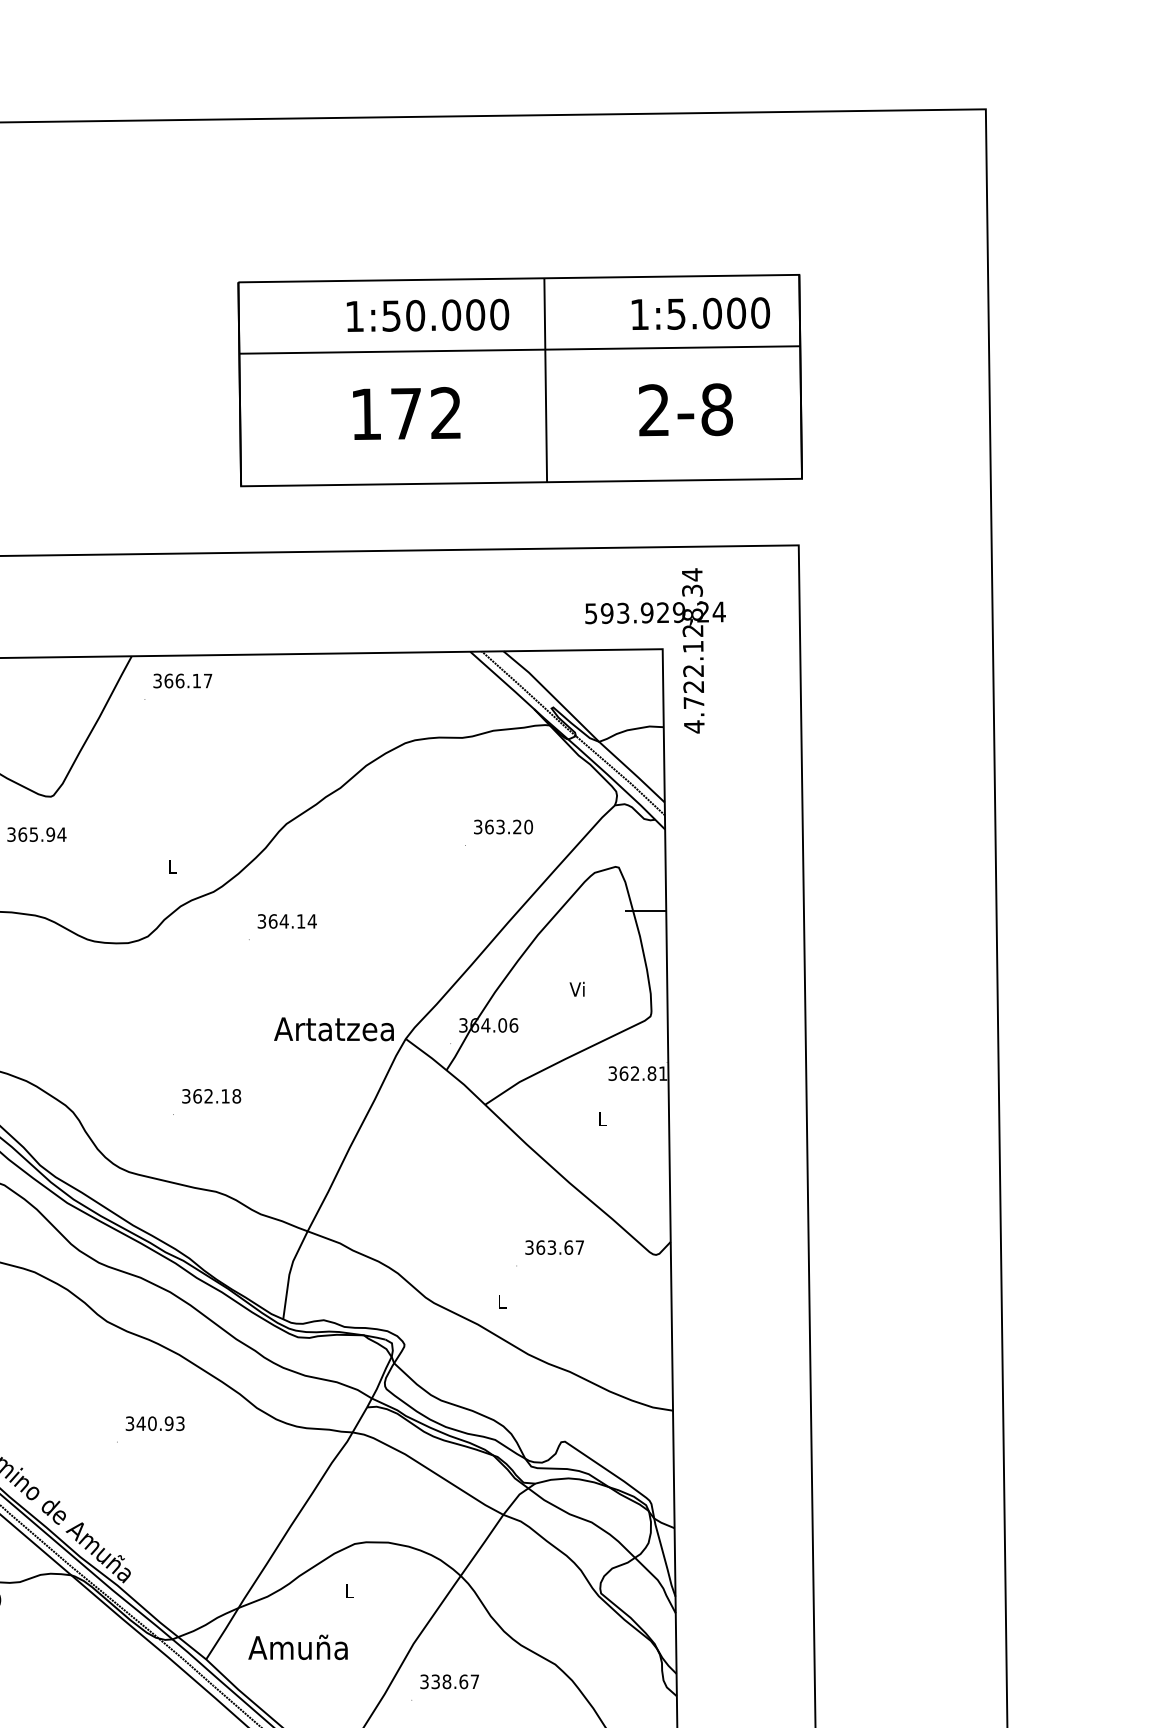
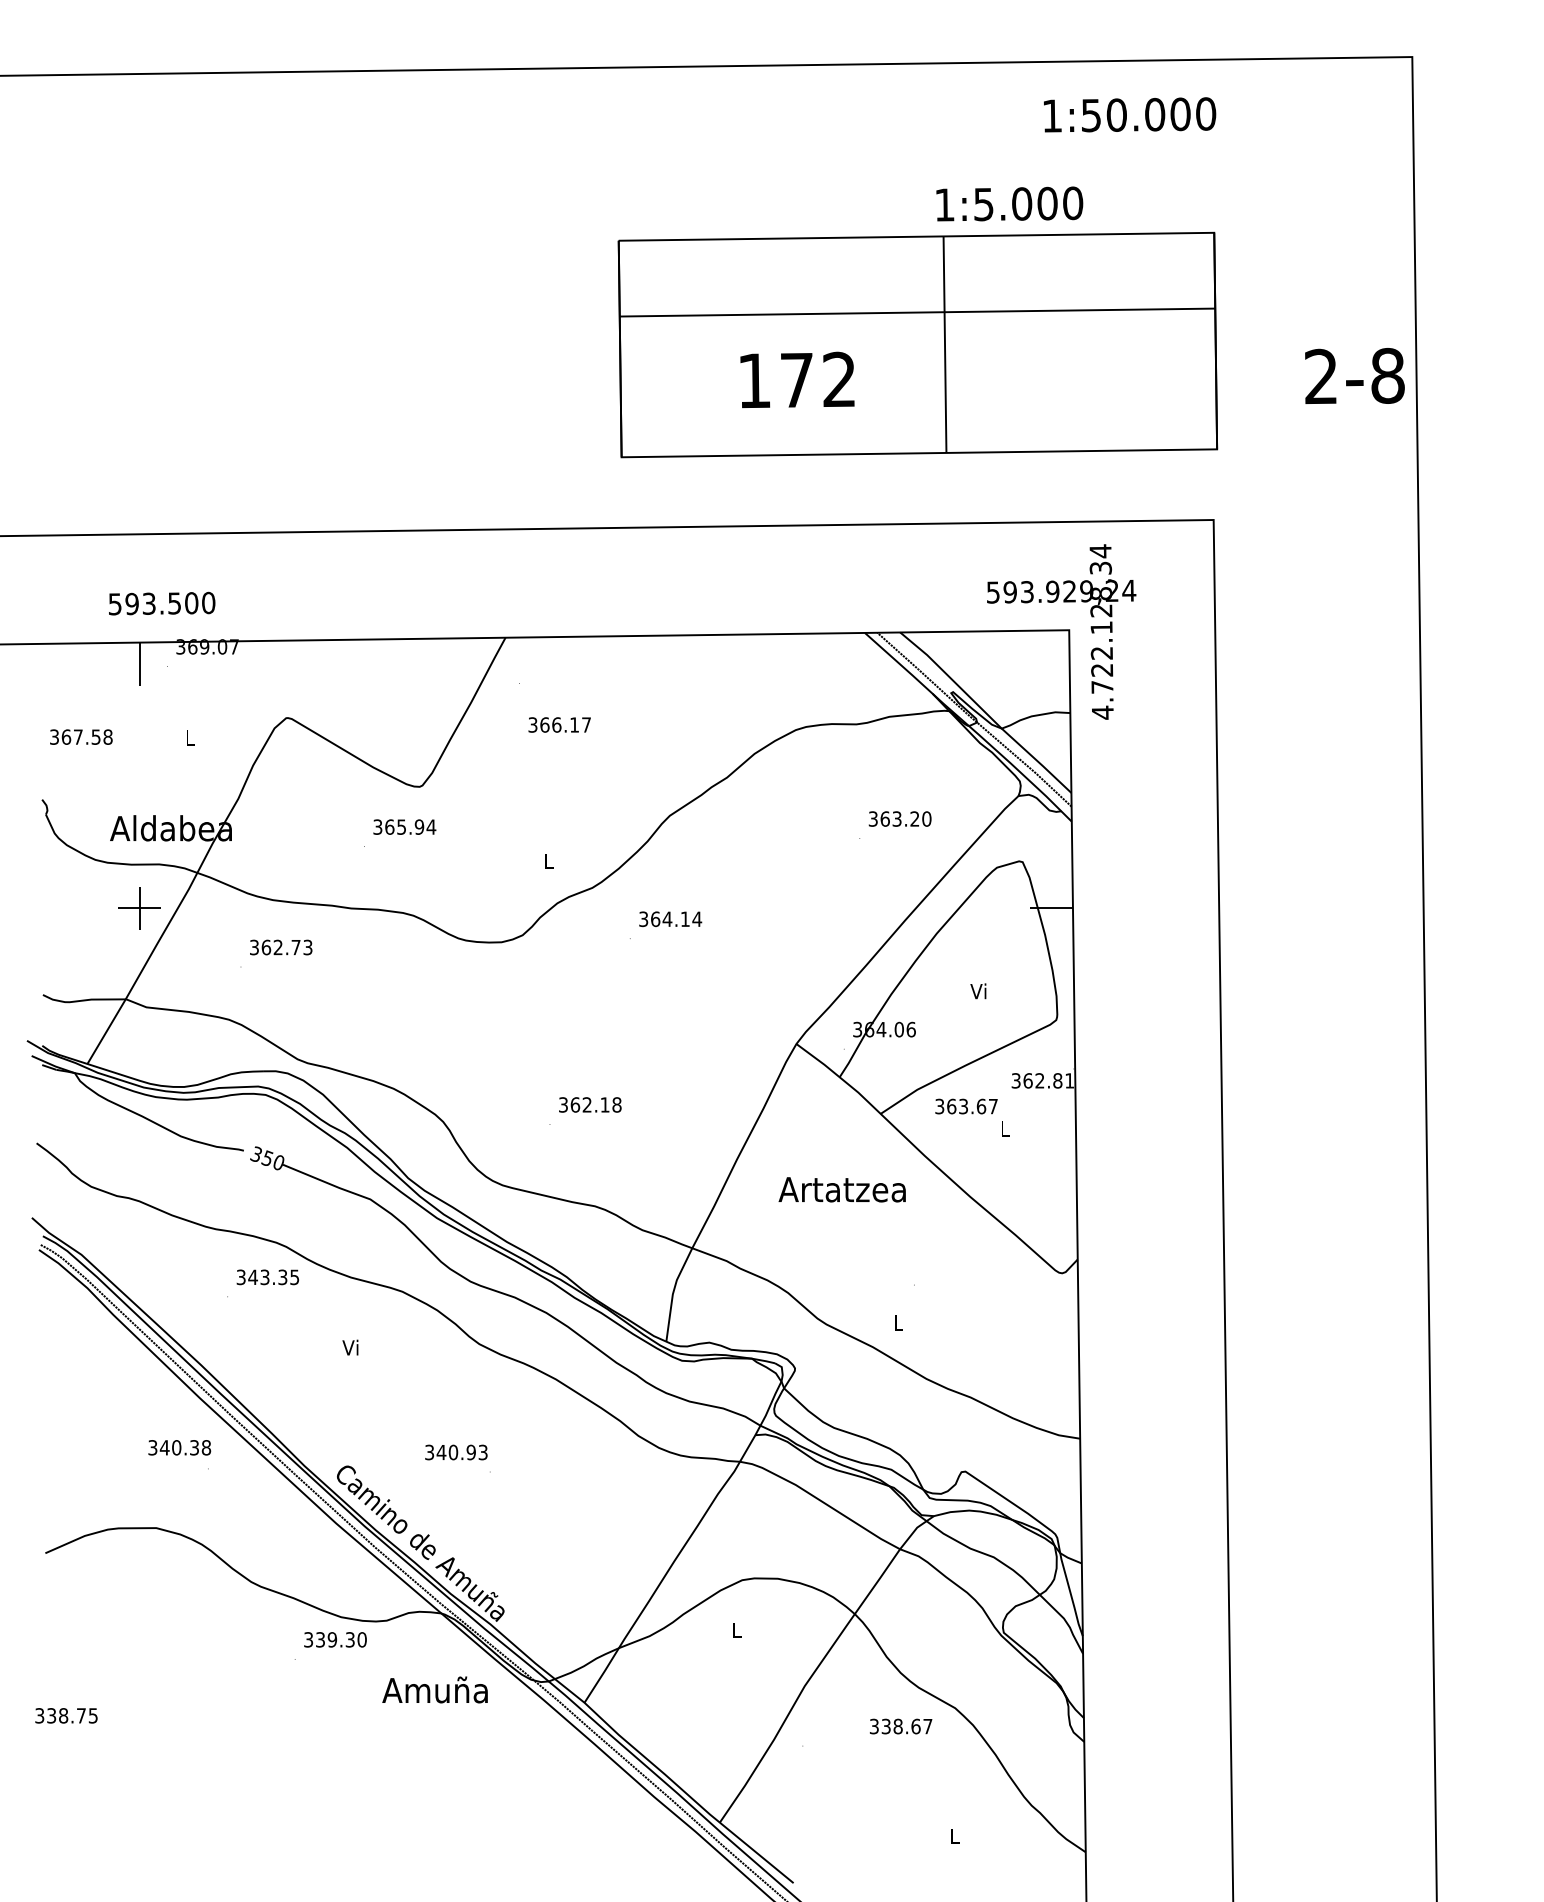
text: (700, 313) -> (1009, 203), moved
text: (428, 315) -> (1130, 114), moved
text: (685, 409) -> (1354, 375), moved
text: (182, 680) -> (559, 724), moved
text: (333, 1029) -> (841, 1189), moved
text: (554, 1247) -> (966, 1106), moved
text: (155, 1423) -> (456, 1452), moved
text: (297, 1646) -> (434, 1689), moved
text: (450, 1681) -> (901, 1726), moved

